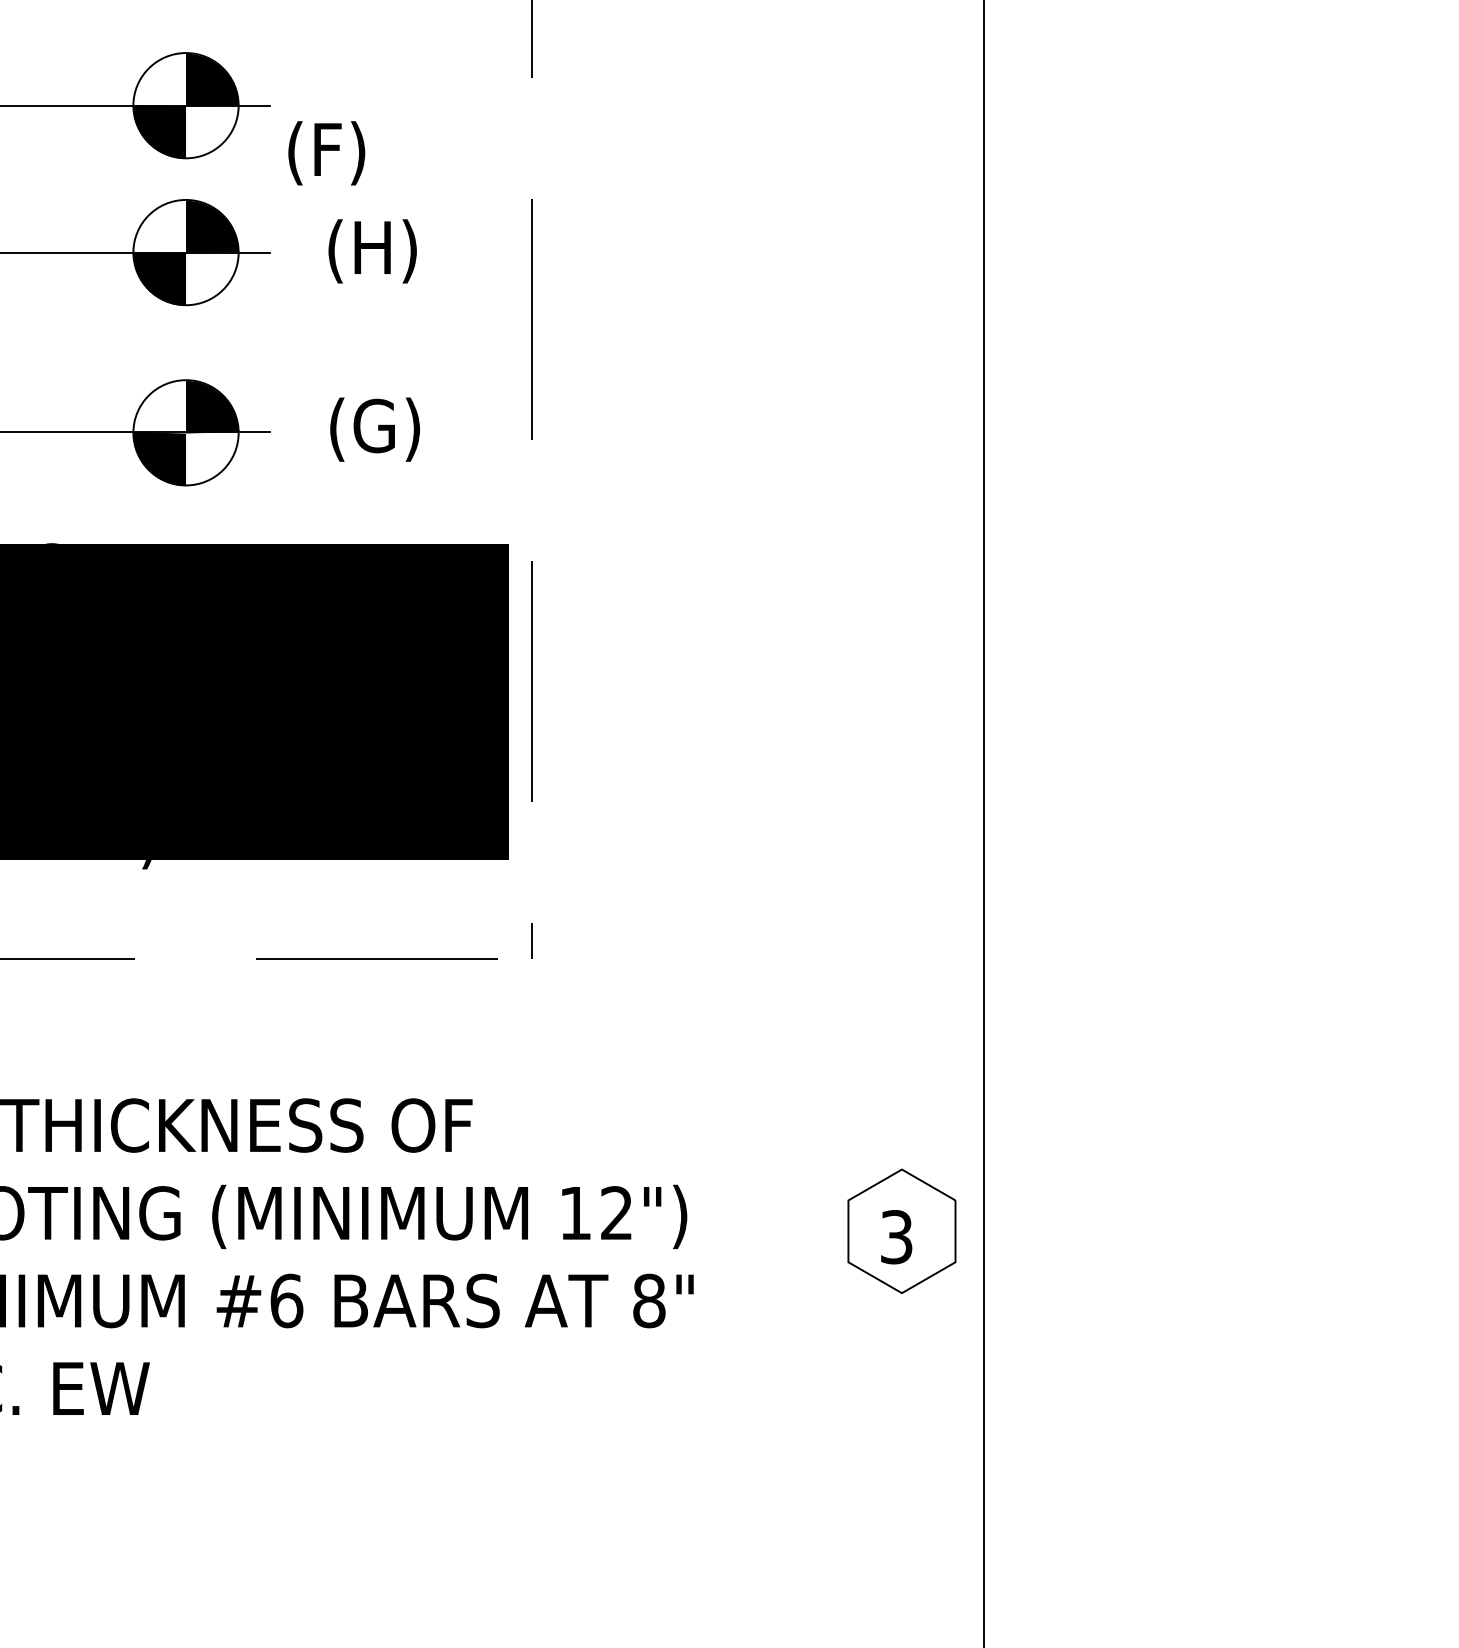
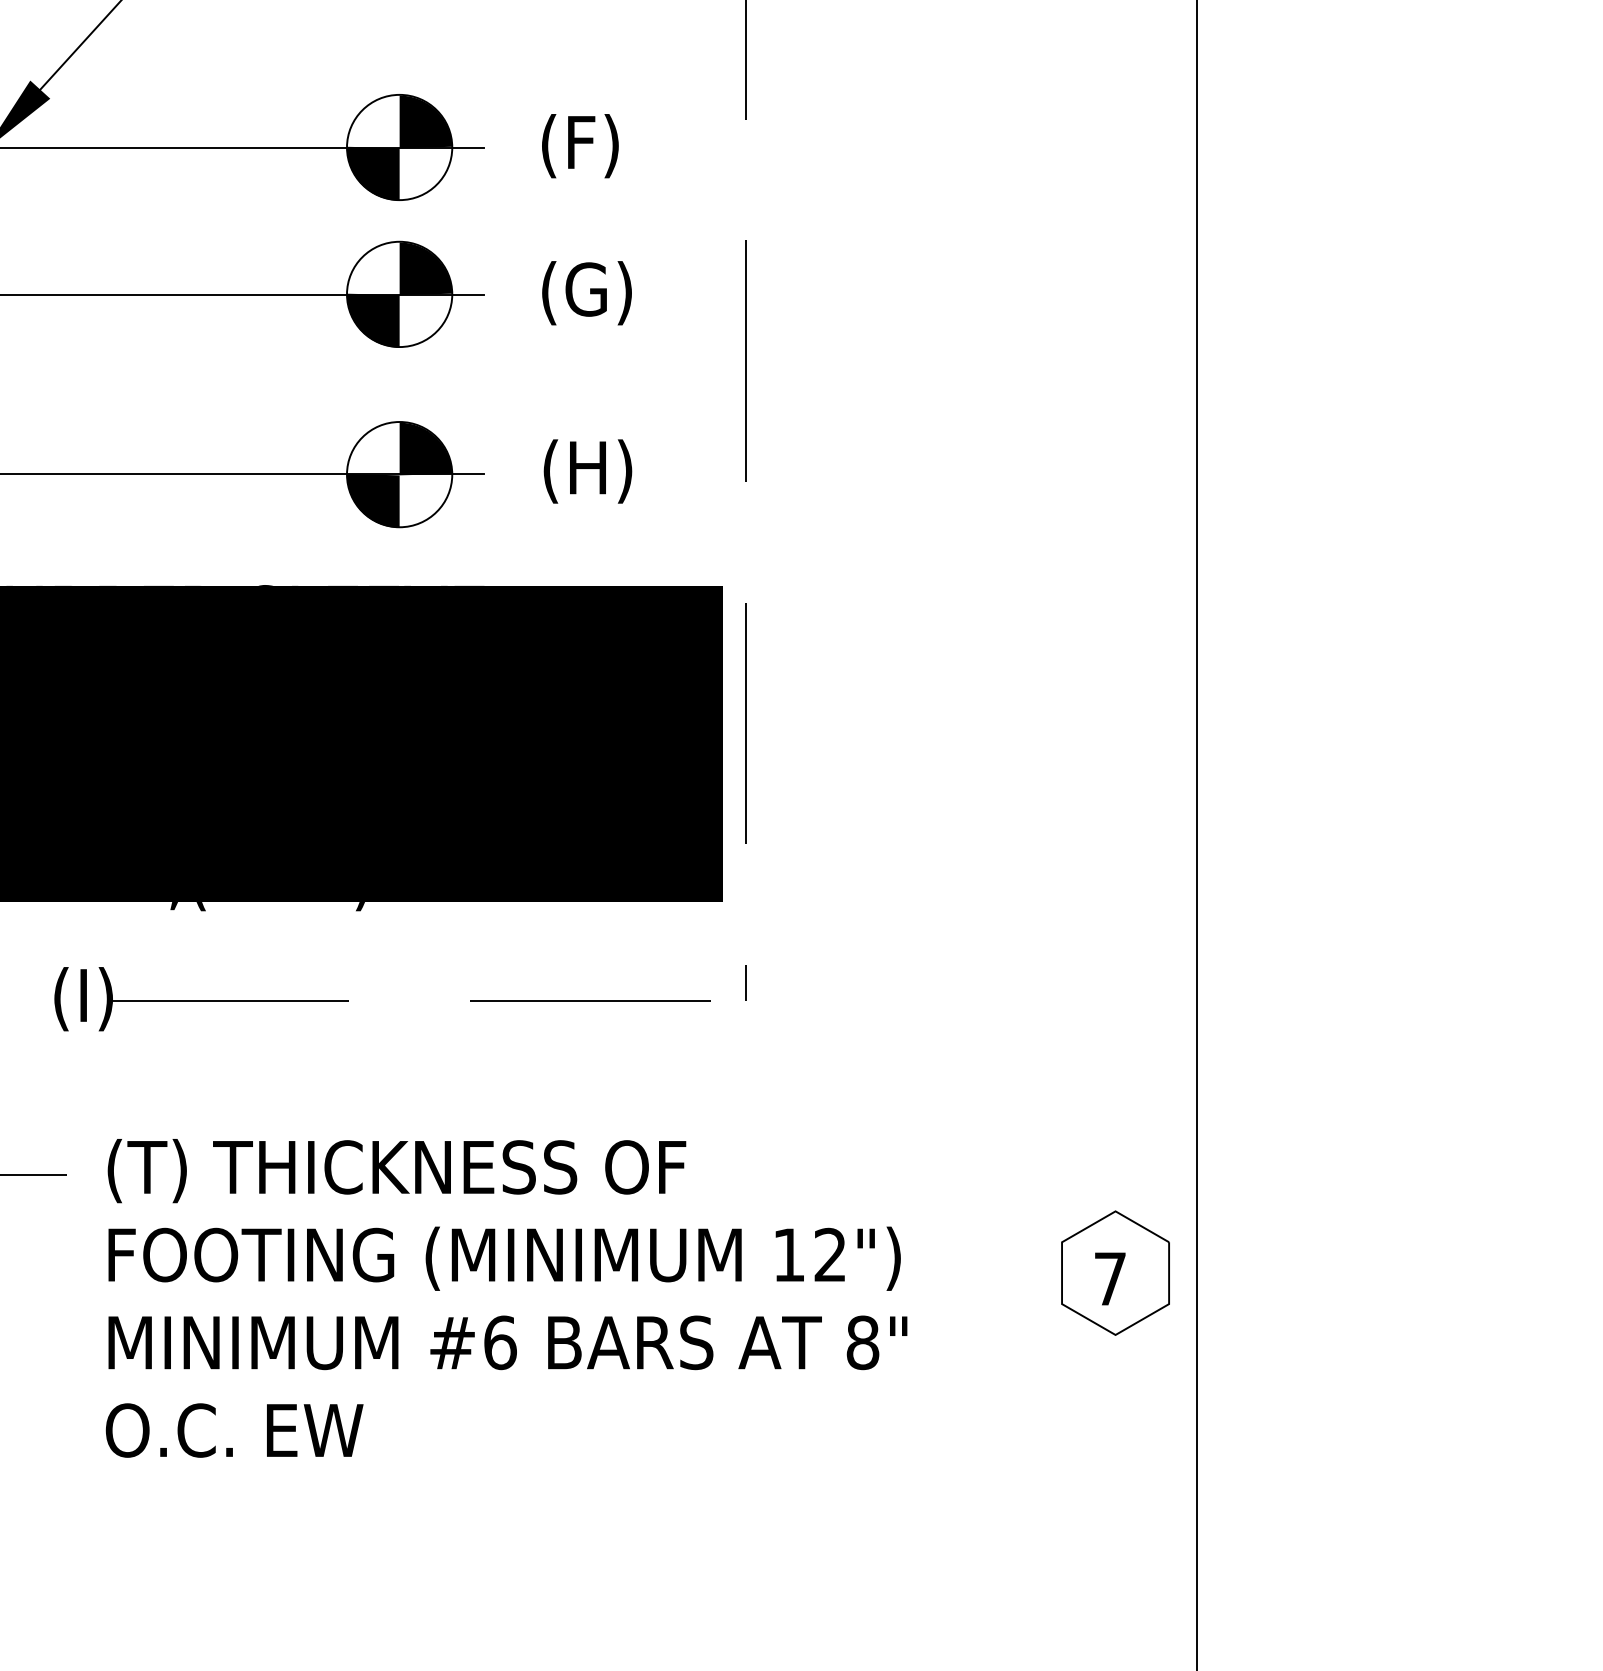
text: (326, 153) -> (580, 146), moved
text: (384, 251) -> (598, 293), (H) -> (G)
text: (386, 429) -> (600, 471), (G) -> (H)
text: (895, 1236) -> (1109, 1278), 3 -> 7

